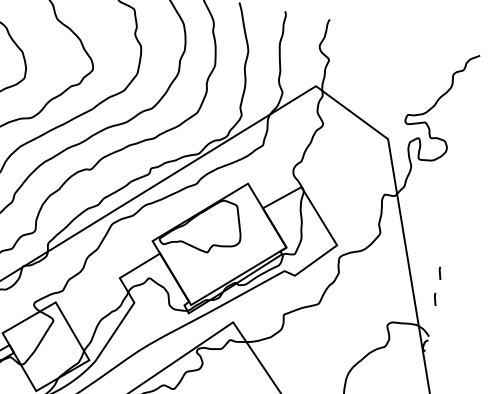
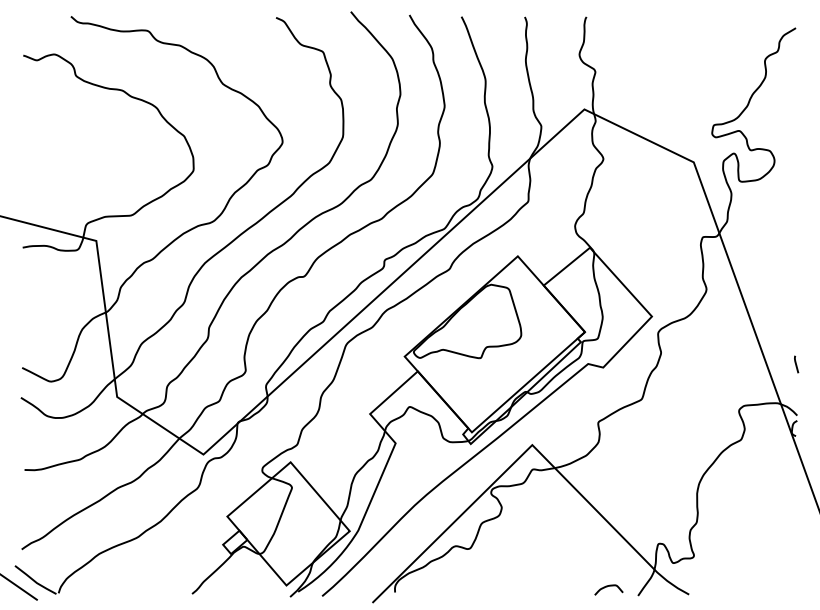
line: (440, 273) -> (796, 328), removed

